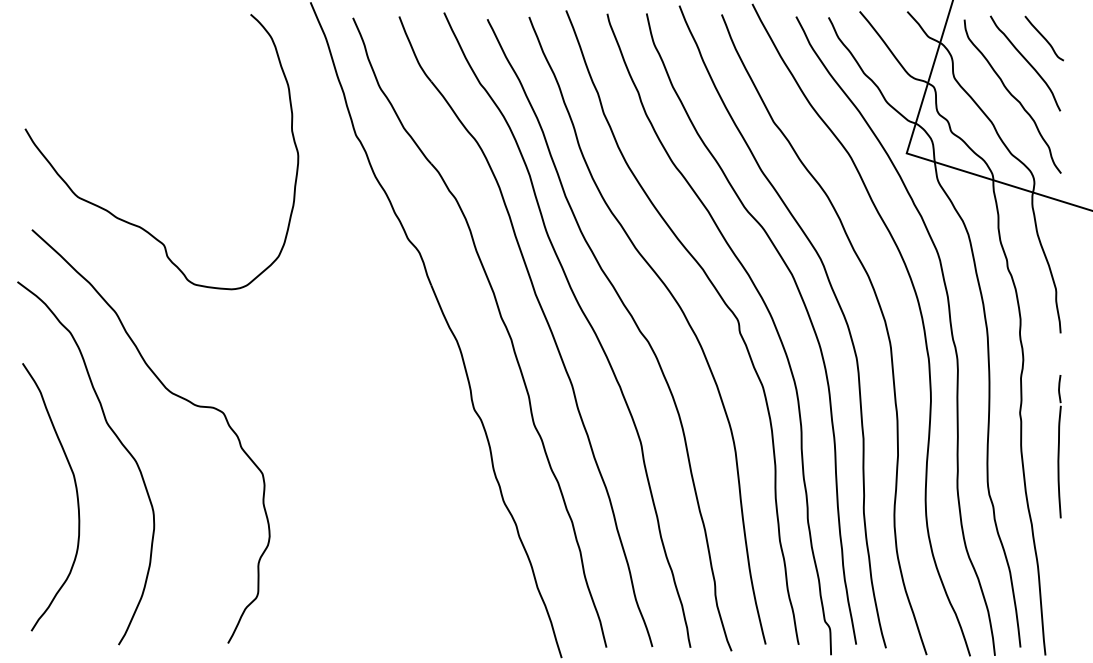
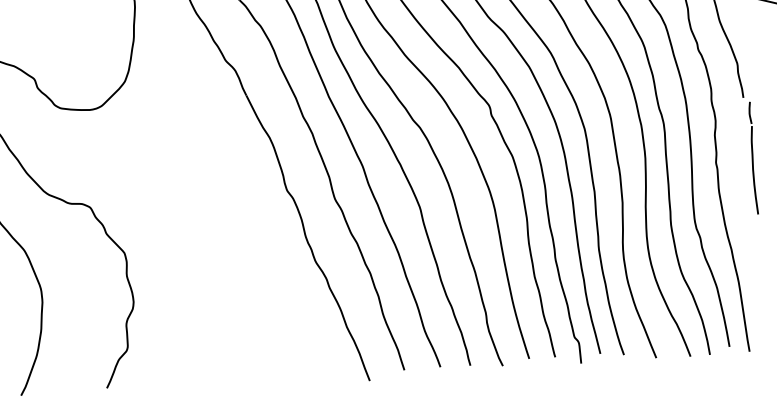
part: (1059, 446) -> (753, 158), moved

